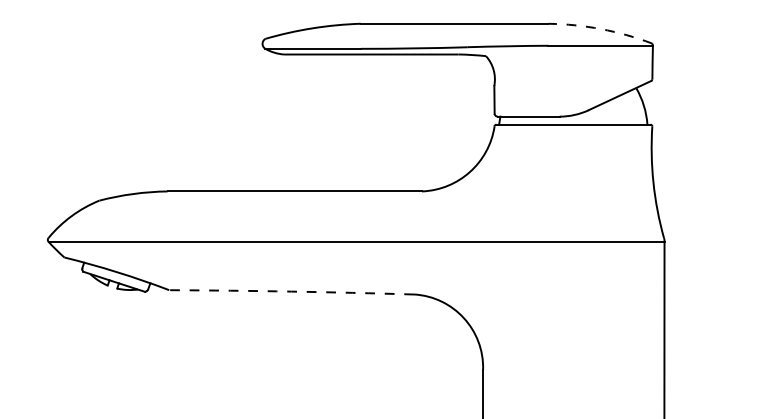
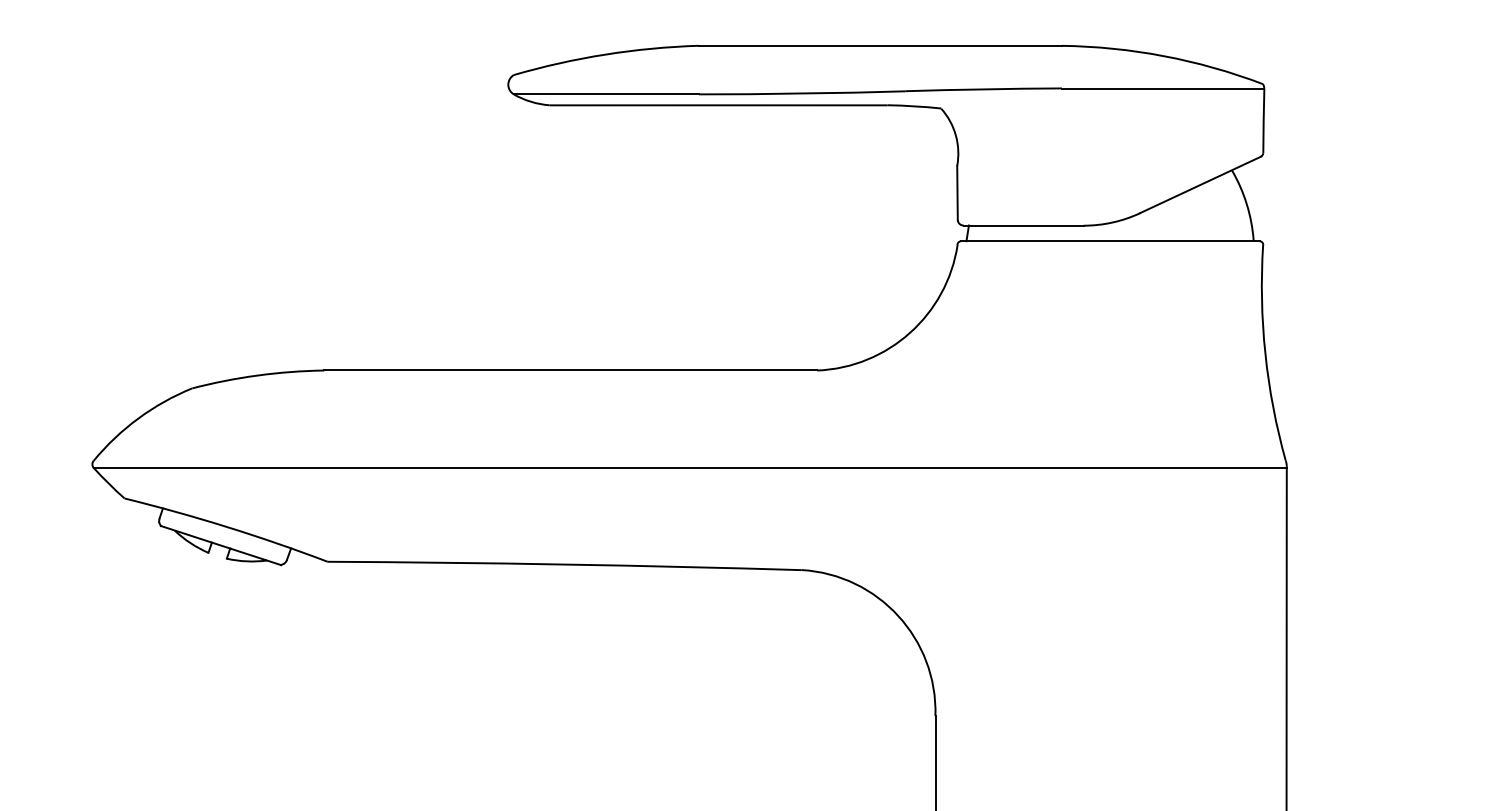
arc: (601, 29) -> (1164, 56), dashed -> solid
arc: (291, 291) -> (564, 564), dashed -> solid

